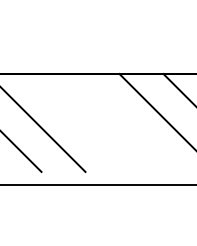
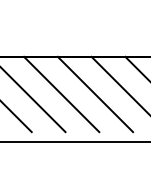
line: (80, 122) -> (61, 94), added
line: (124, 122) -> (95, 94), added

